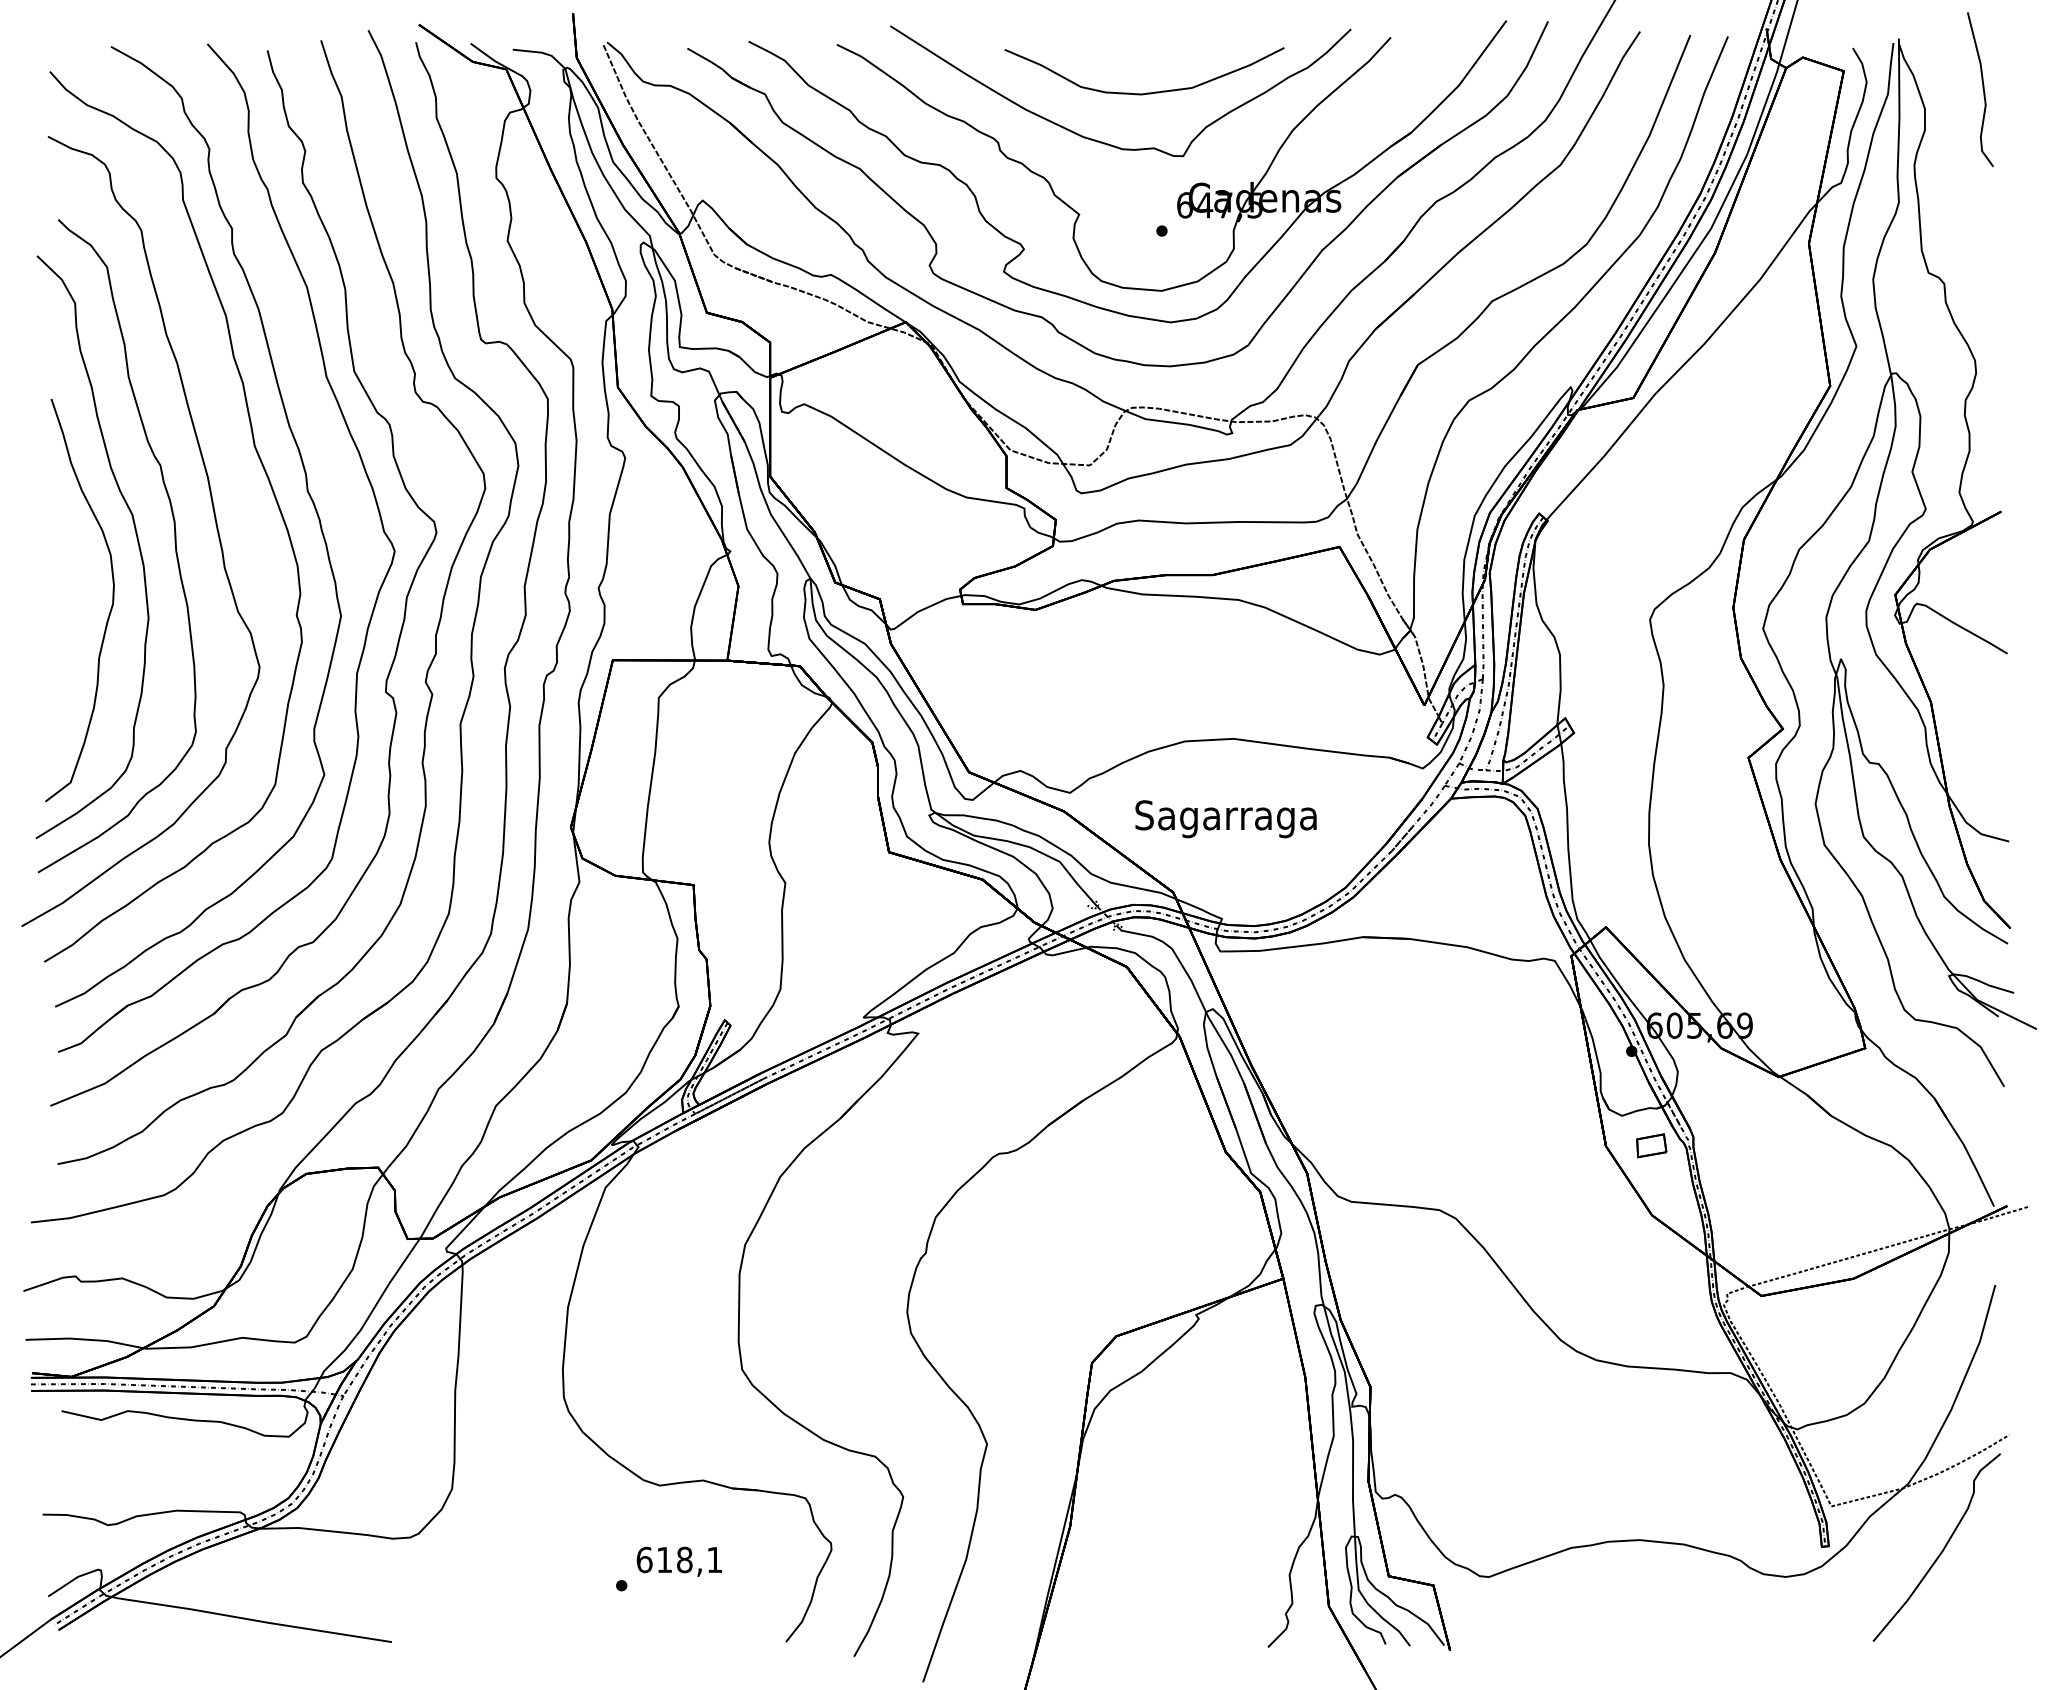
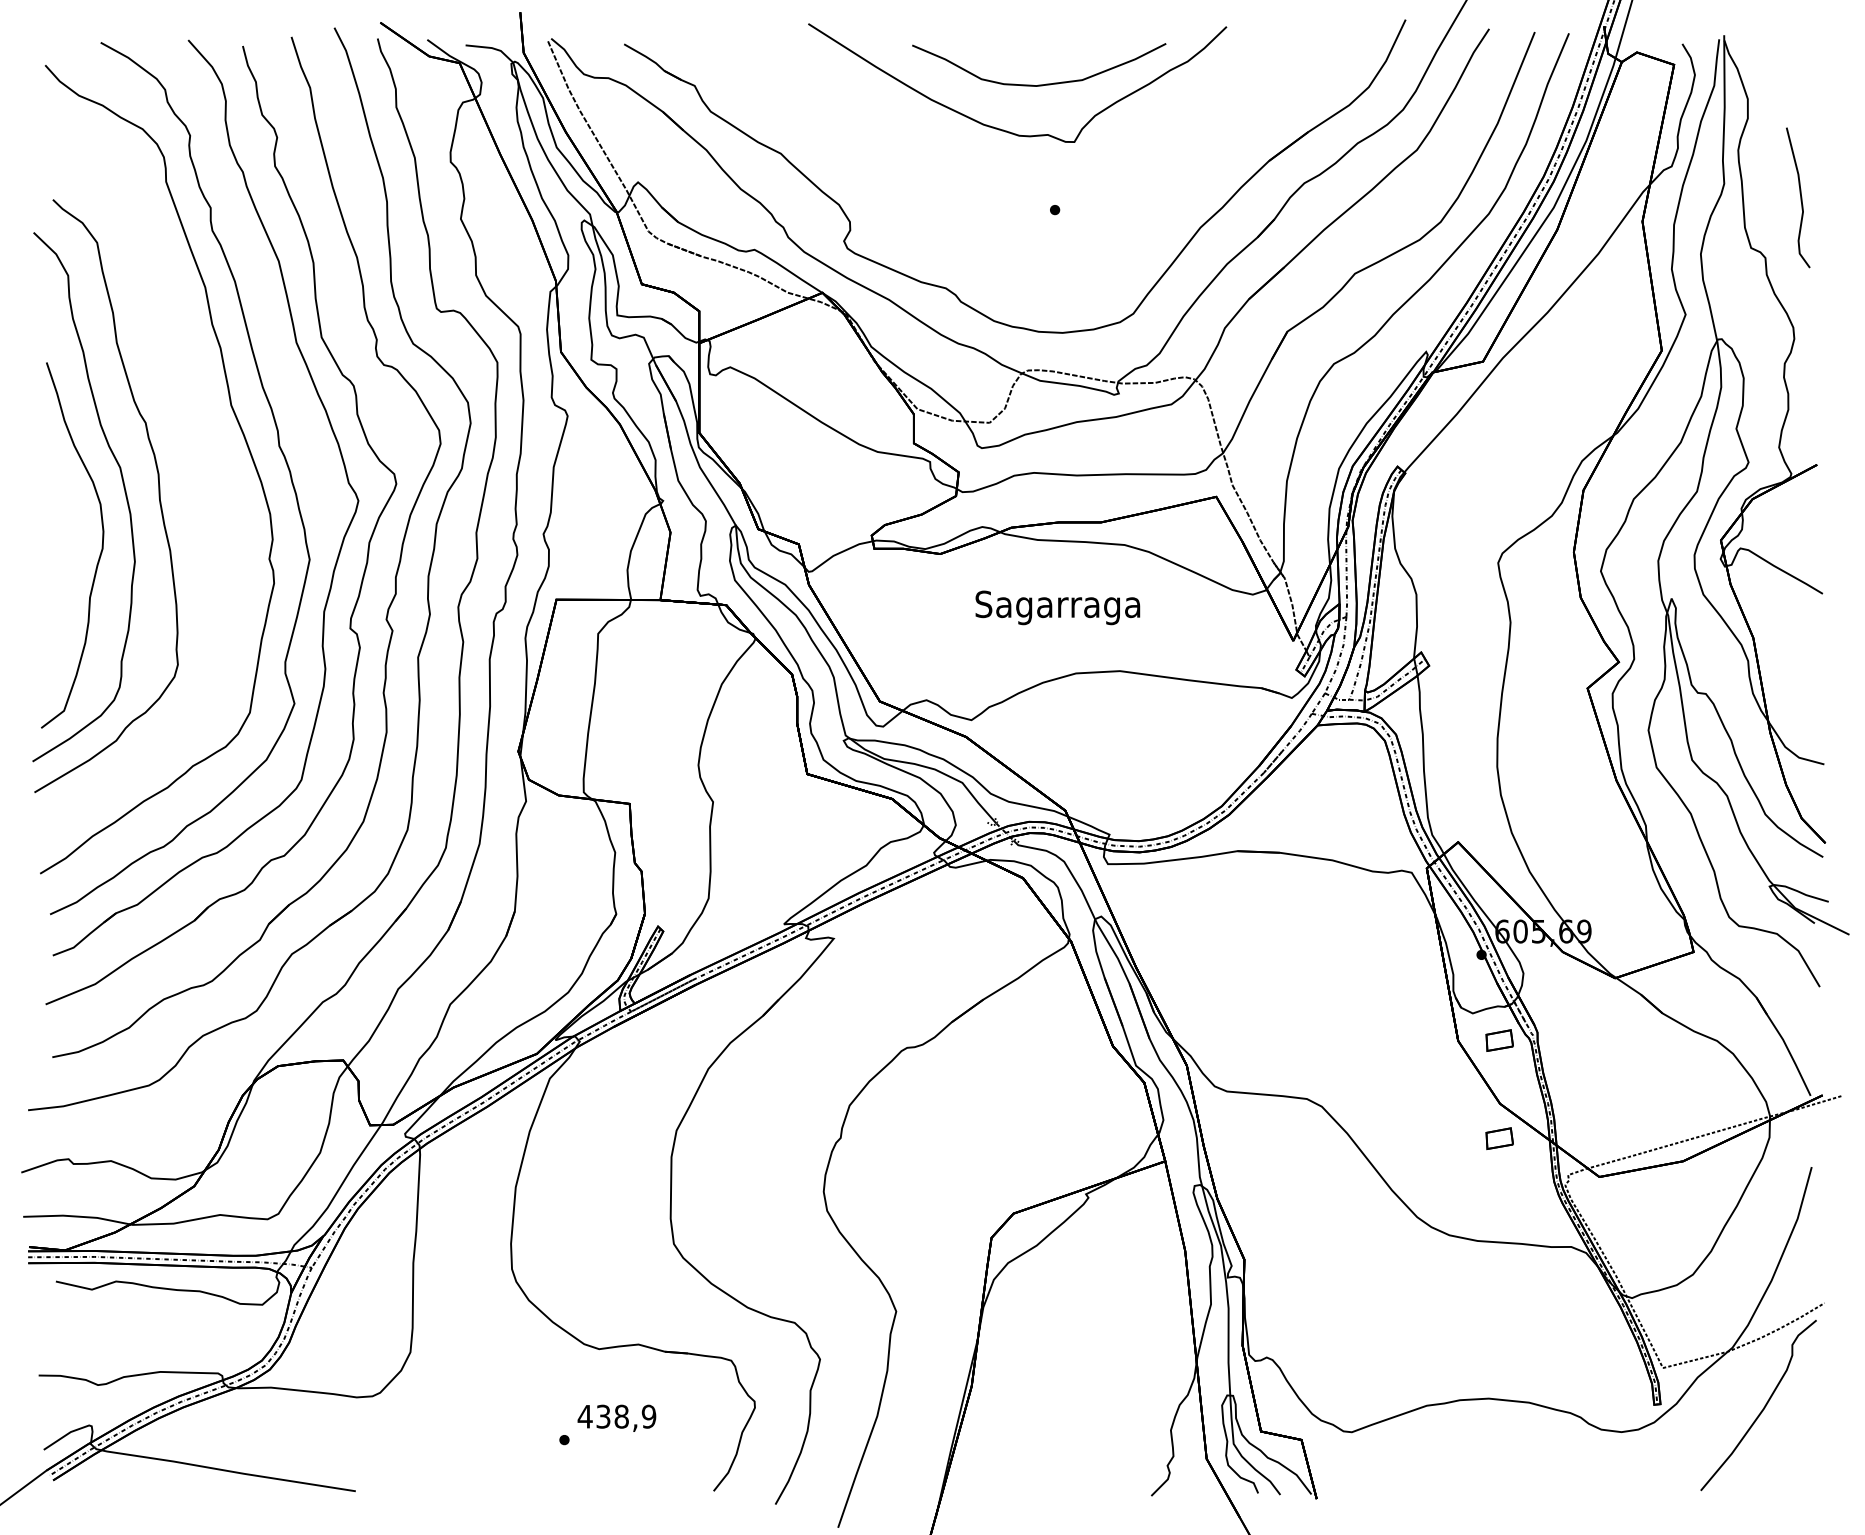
curve: (1982, 89) -> (1800, 197), moved
part: (1178, 197) -> (1070, 179), removed
curve: (213, 514) -> (193, 467), removed
text: (1225, 819) -> (1057, 608), moved
part: (1651, 1253) -> (1499, 1138), added
text: (679, 1559) -> (616, 1416), 618,1 -> 438,9

